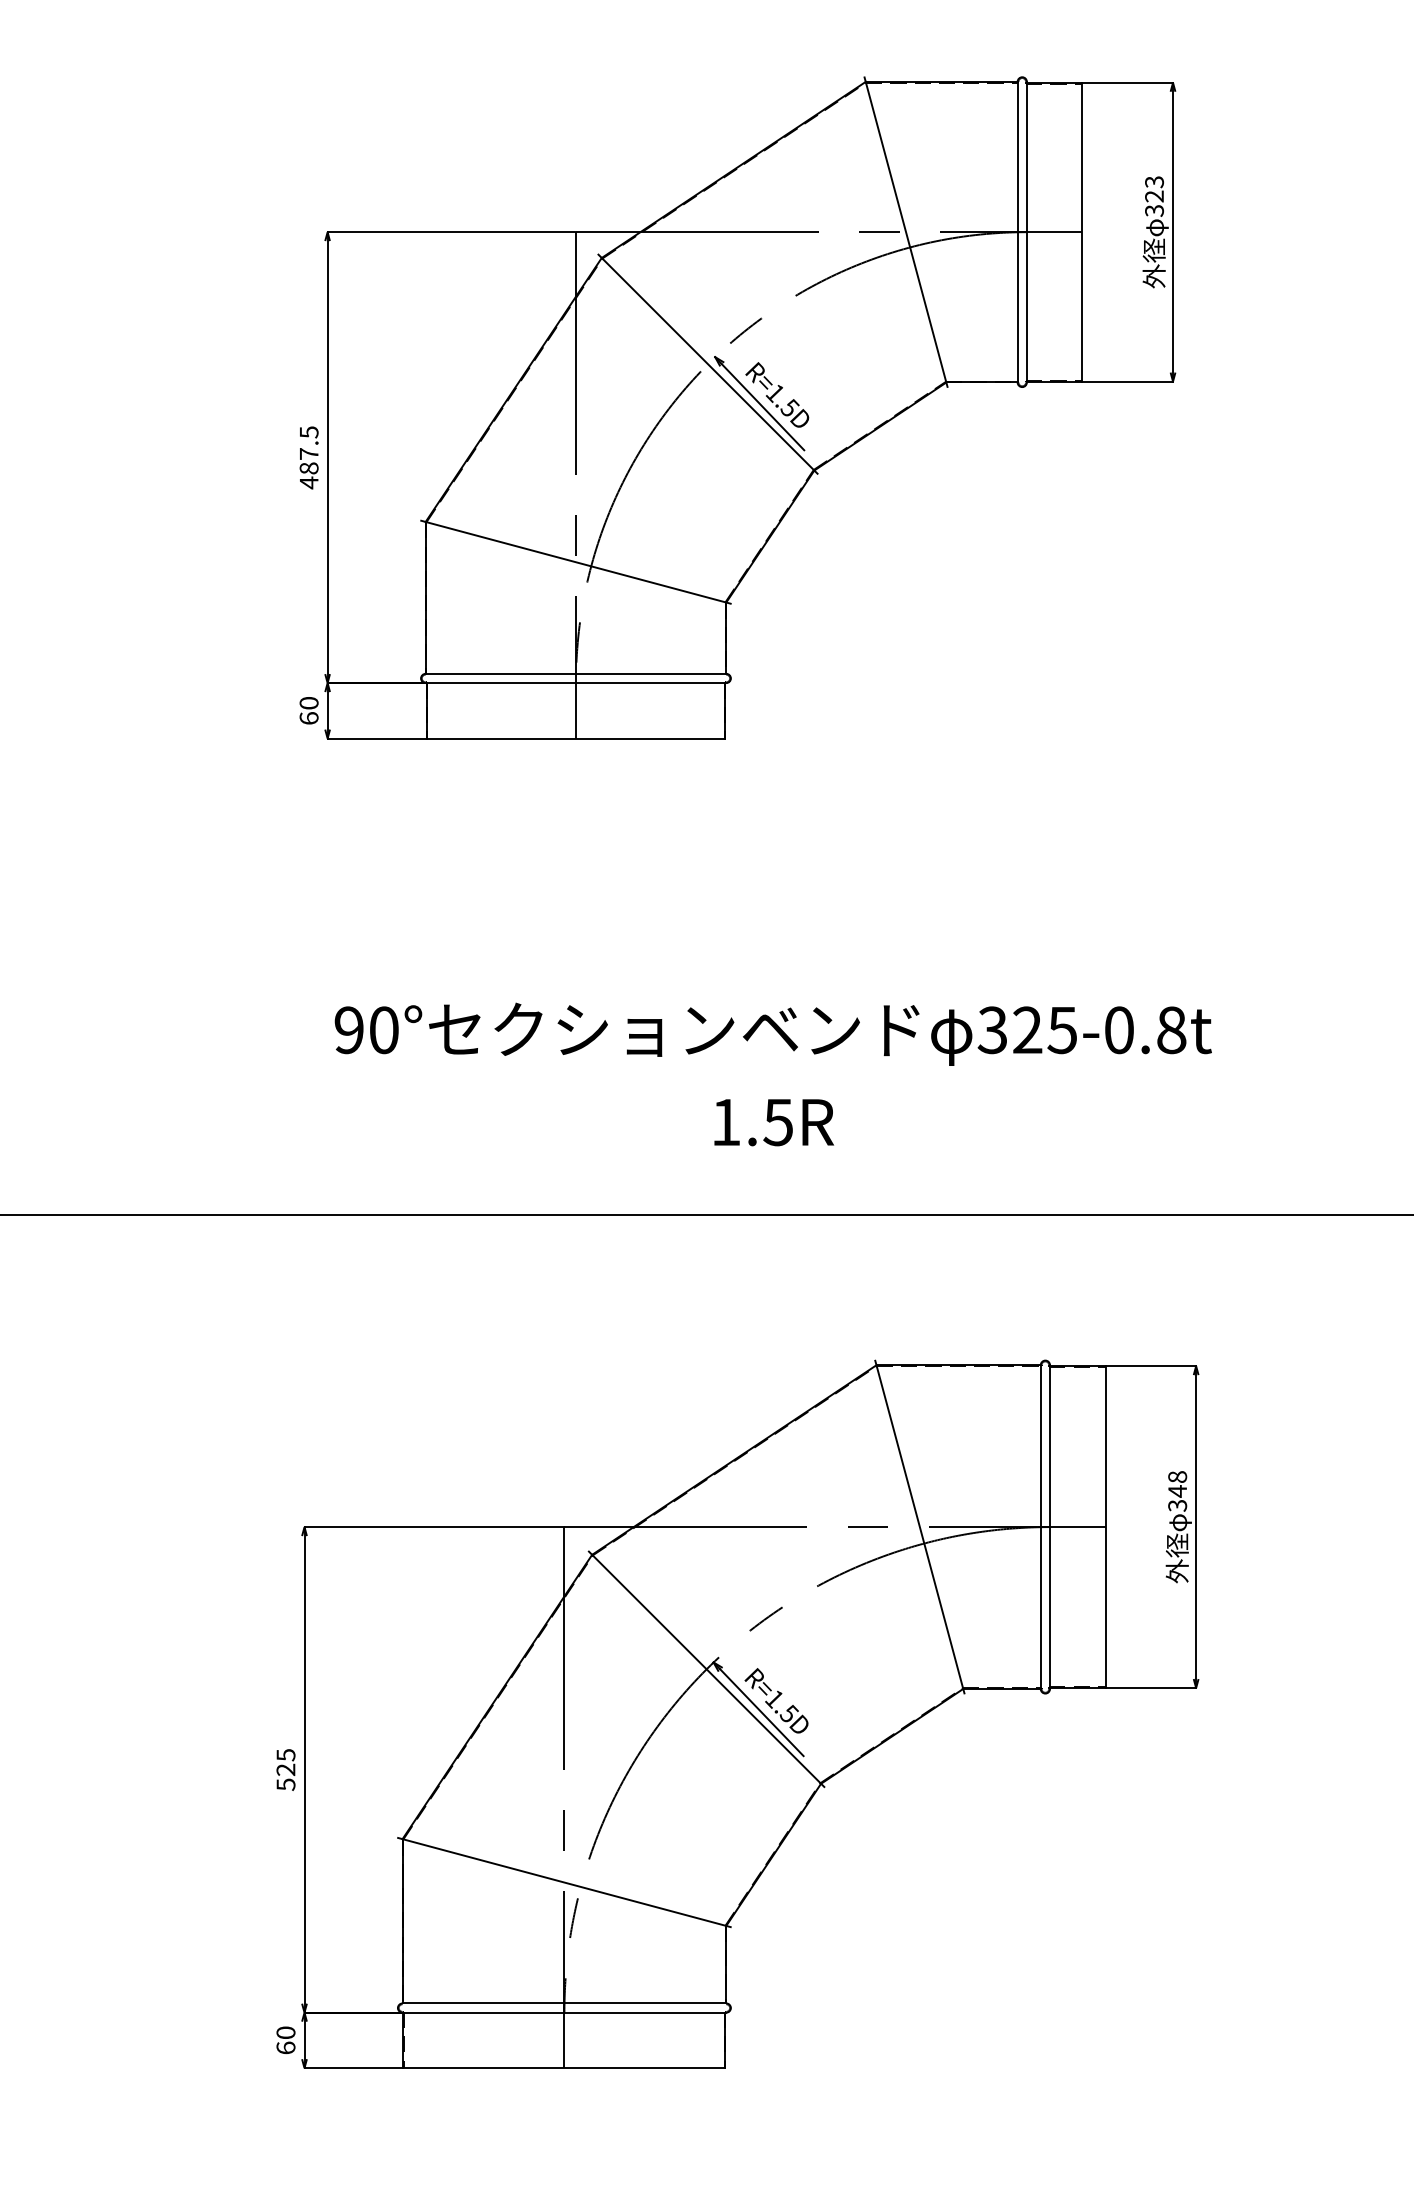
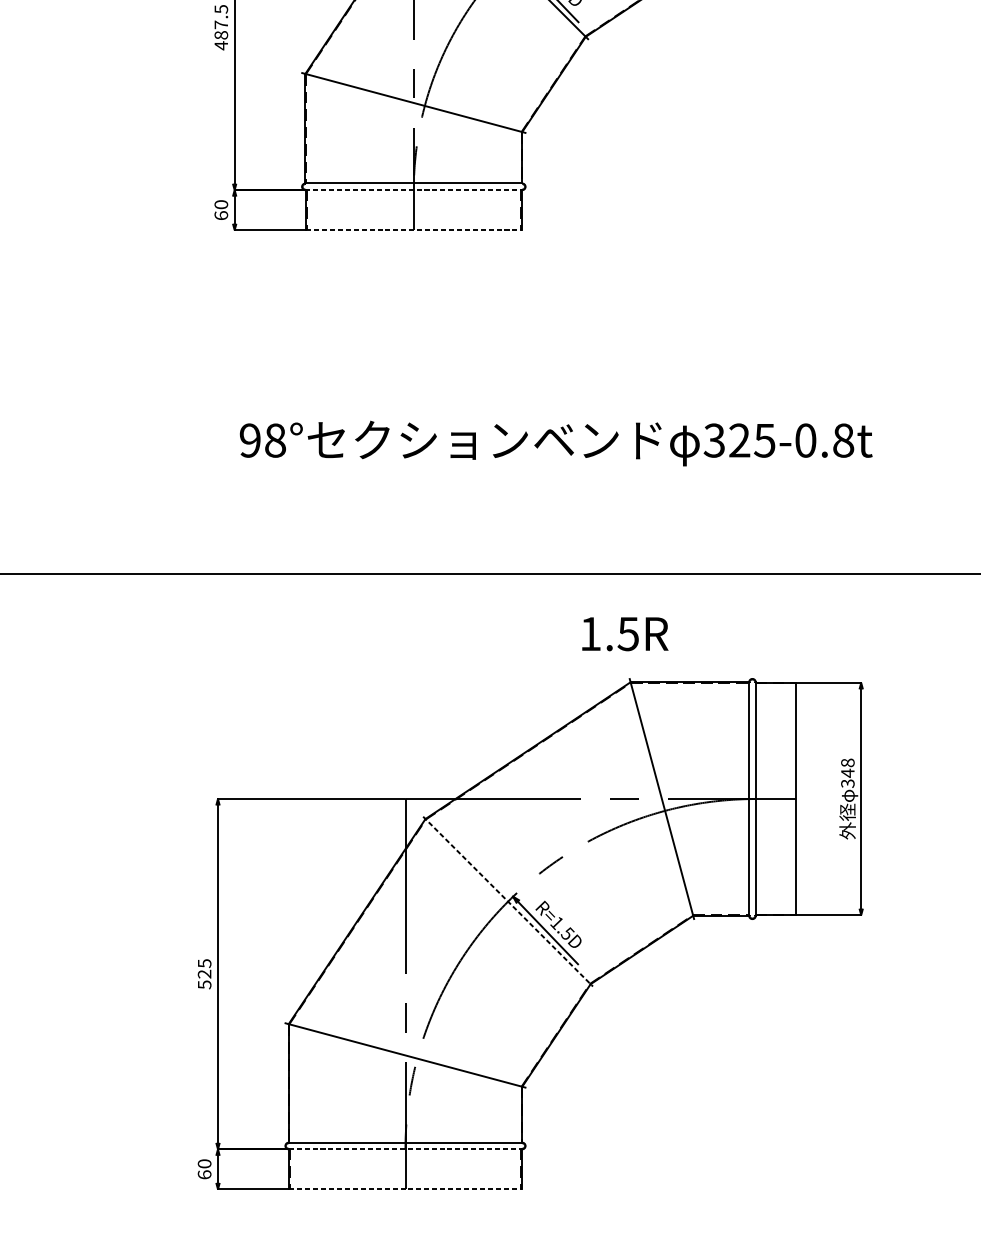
line: (576, 683) -> (414, 190), solid -> dashed
line: (576, 738) -> (414, 230), solid -> dashed
text: (383, 1029) -> (274, 440), 90° -> 98°
text: (774, 1122) -> (625, 634), moved
line: (706, 1669) -> (507, 901), solid -> dashed
line: (564, 2012) -> (405, 1149), solid -> dashed
line: (564, 2068) -> (405, 1189), solid -> dashed

